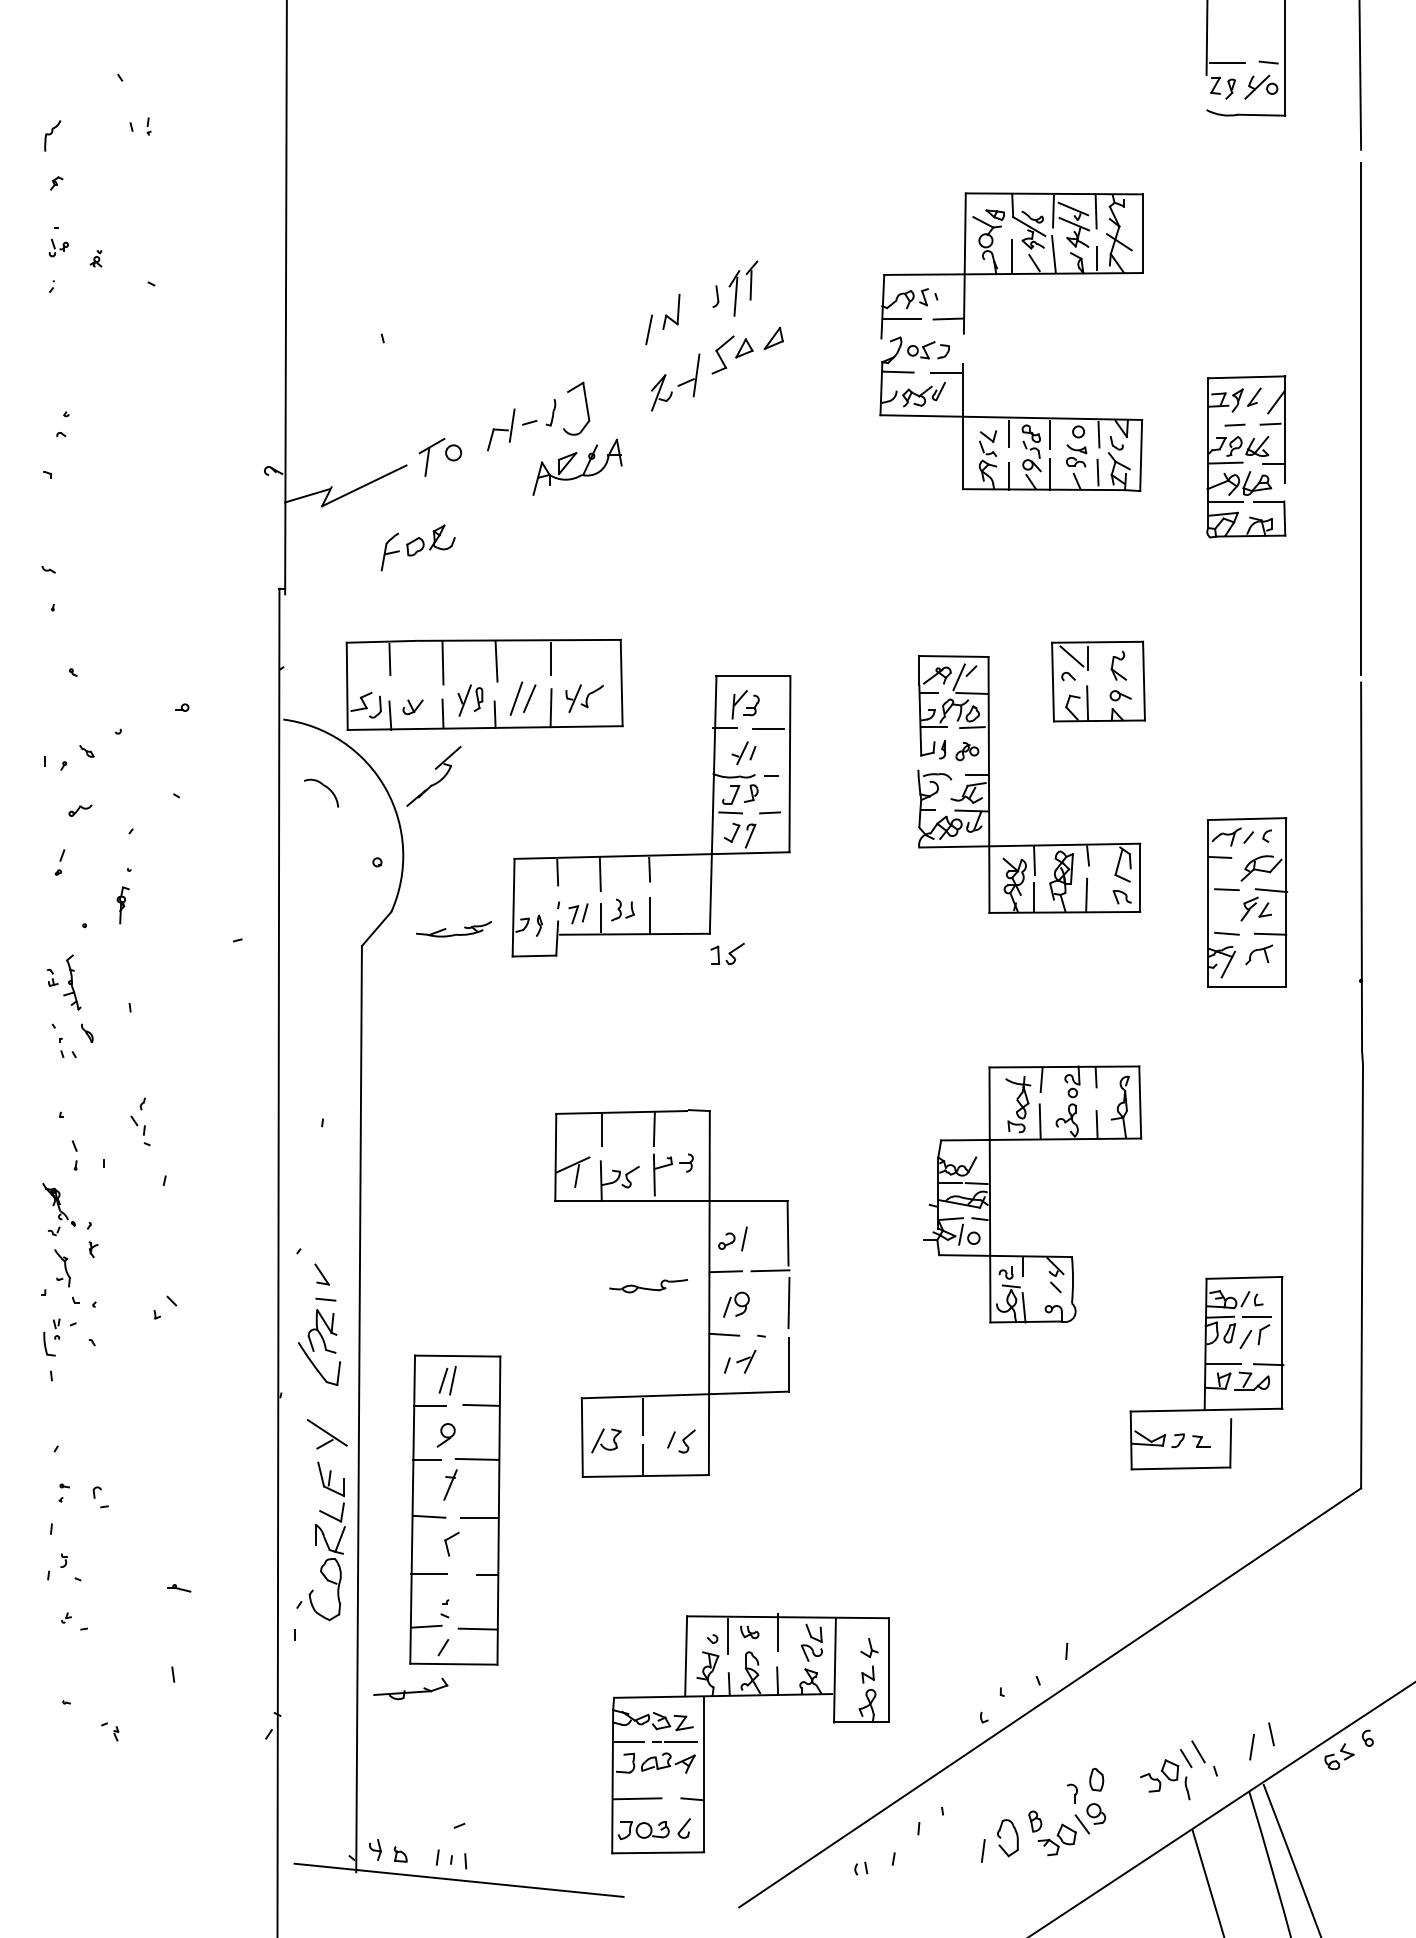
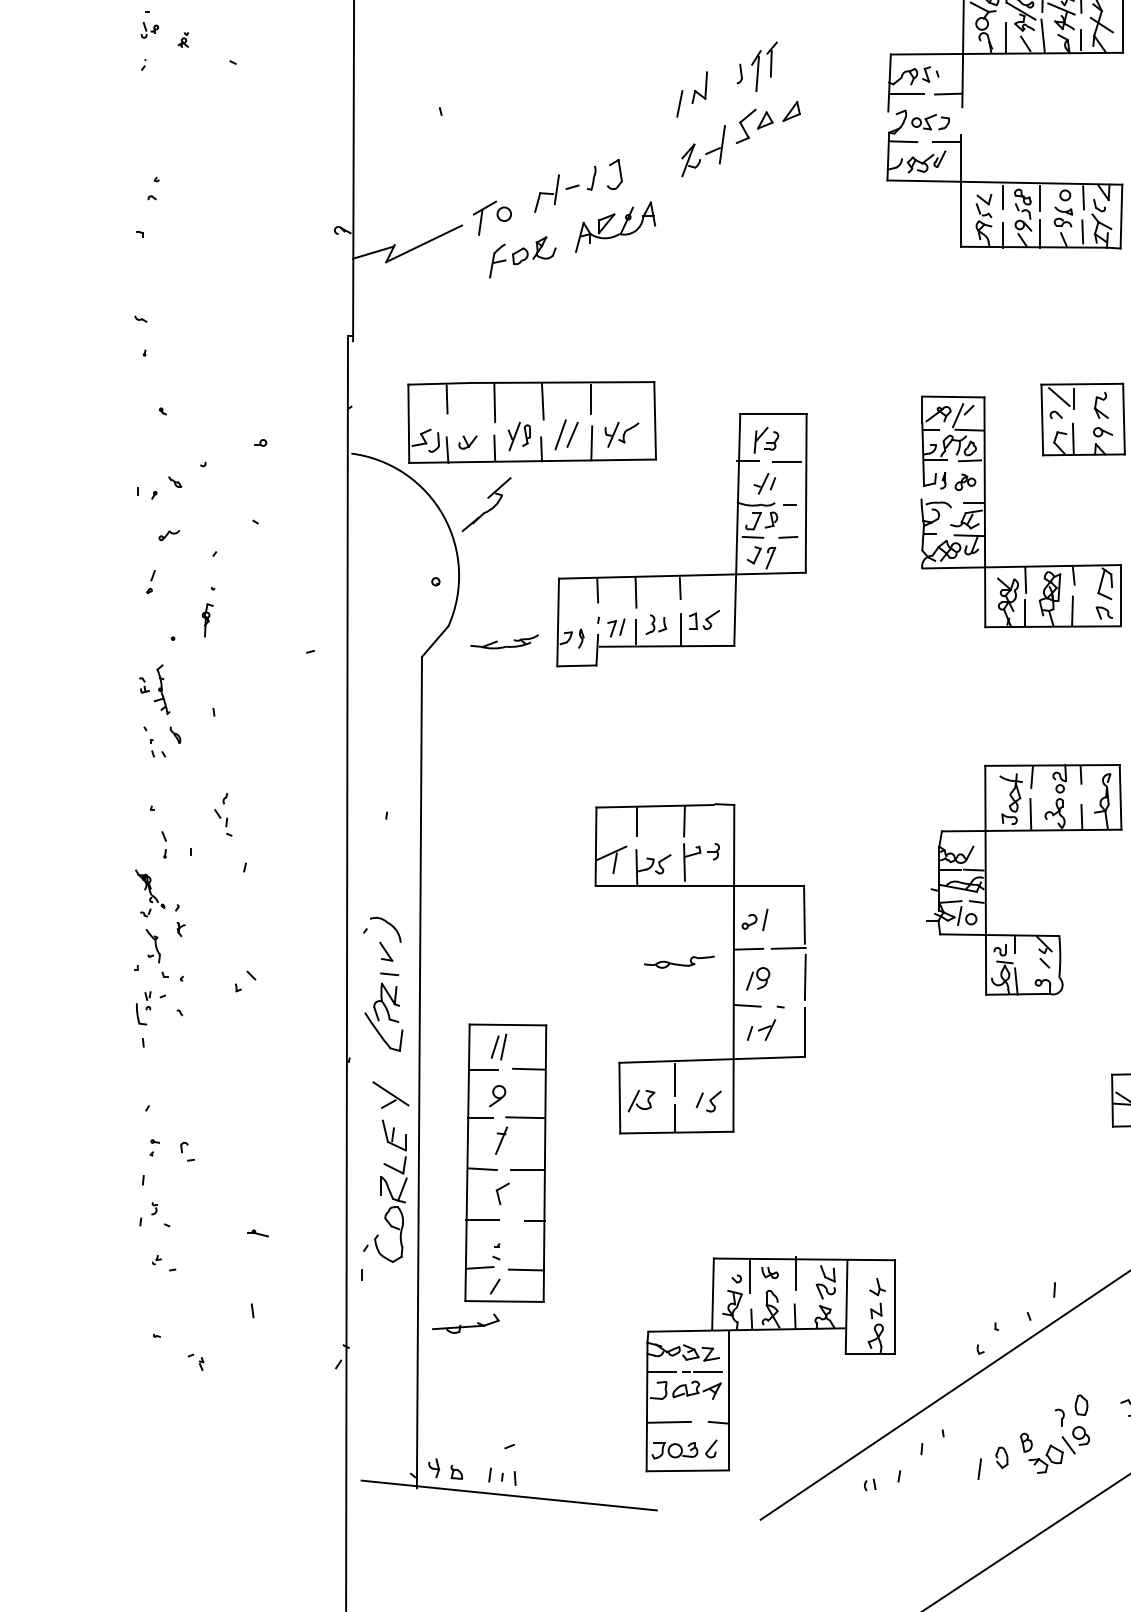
part: (576, 408) -> (614, 174), size x0.62
part: (417, 547) -> (522, 256), moved
part: (323, 786) -> (387, 923), moved
part: (727, 953) -> (704, 619), moved
part: (1007, 1838) -> (1001, 1457), size x0.62

